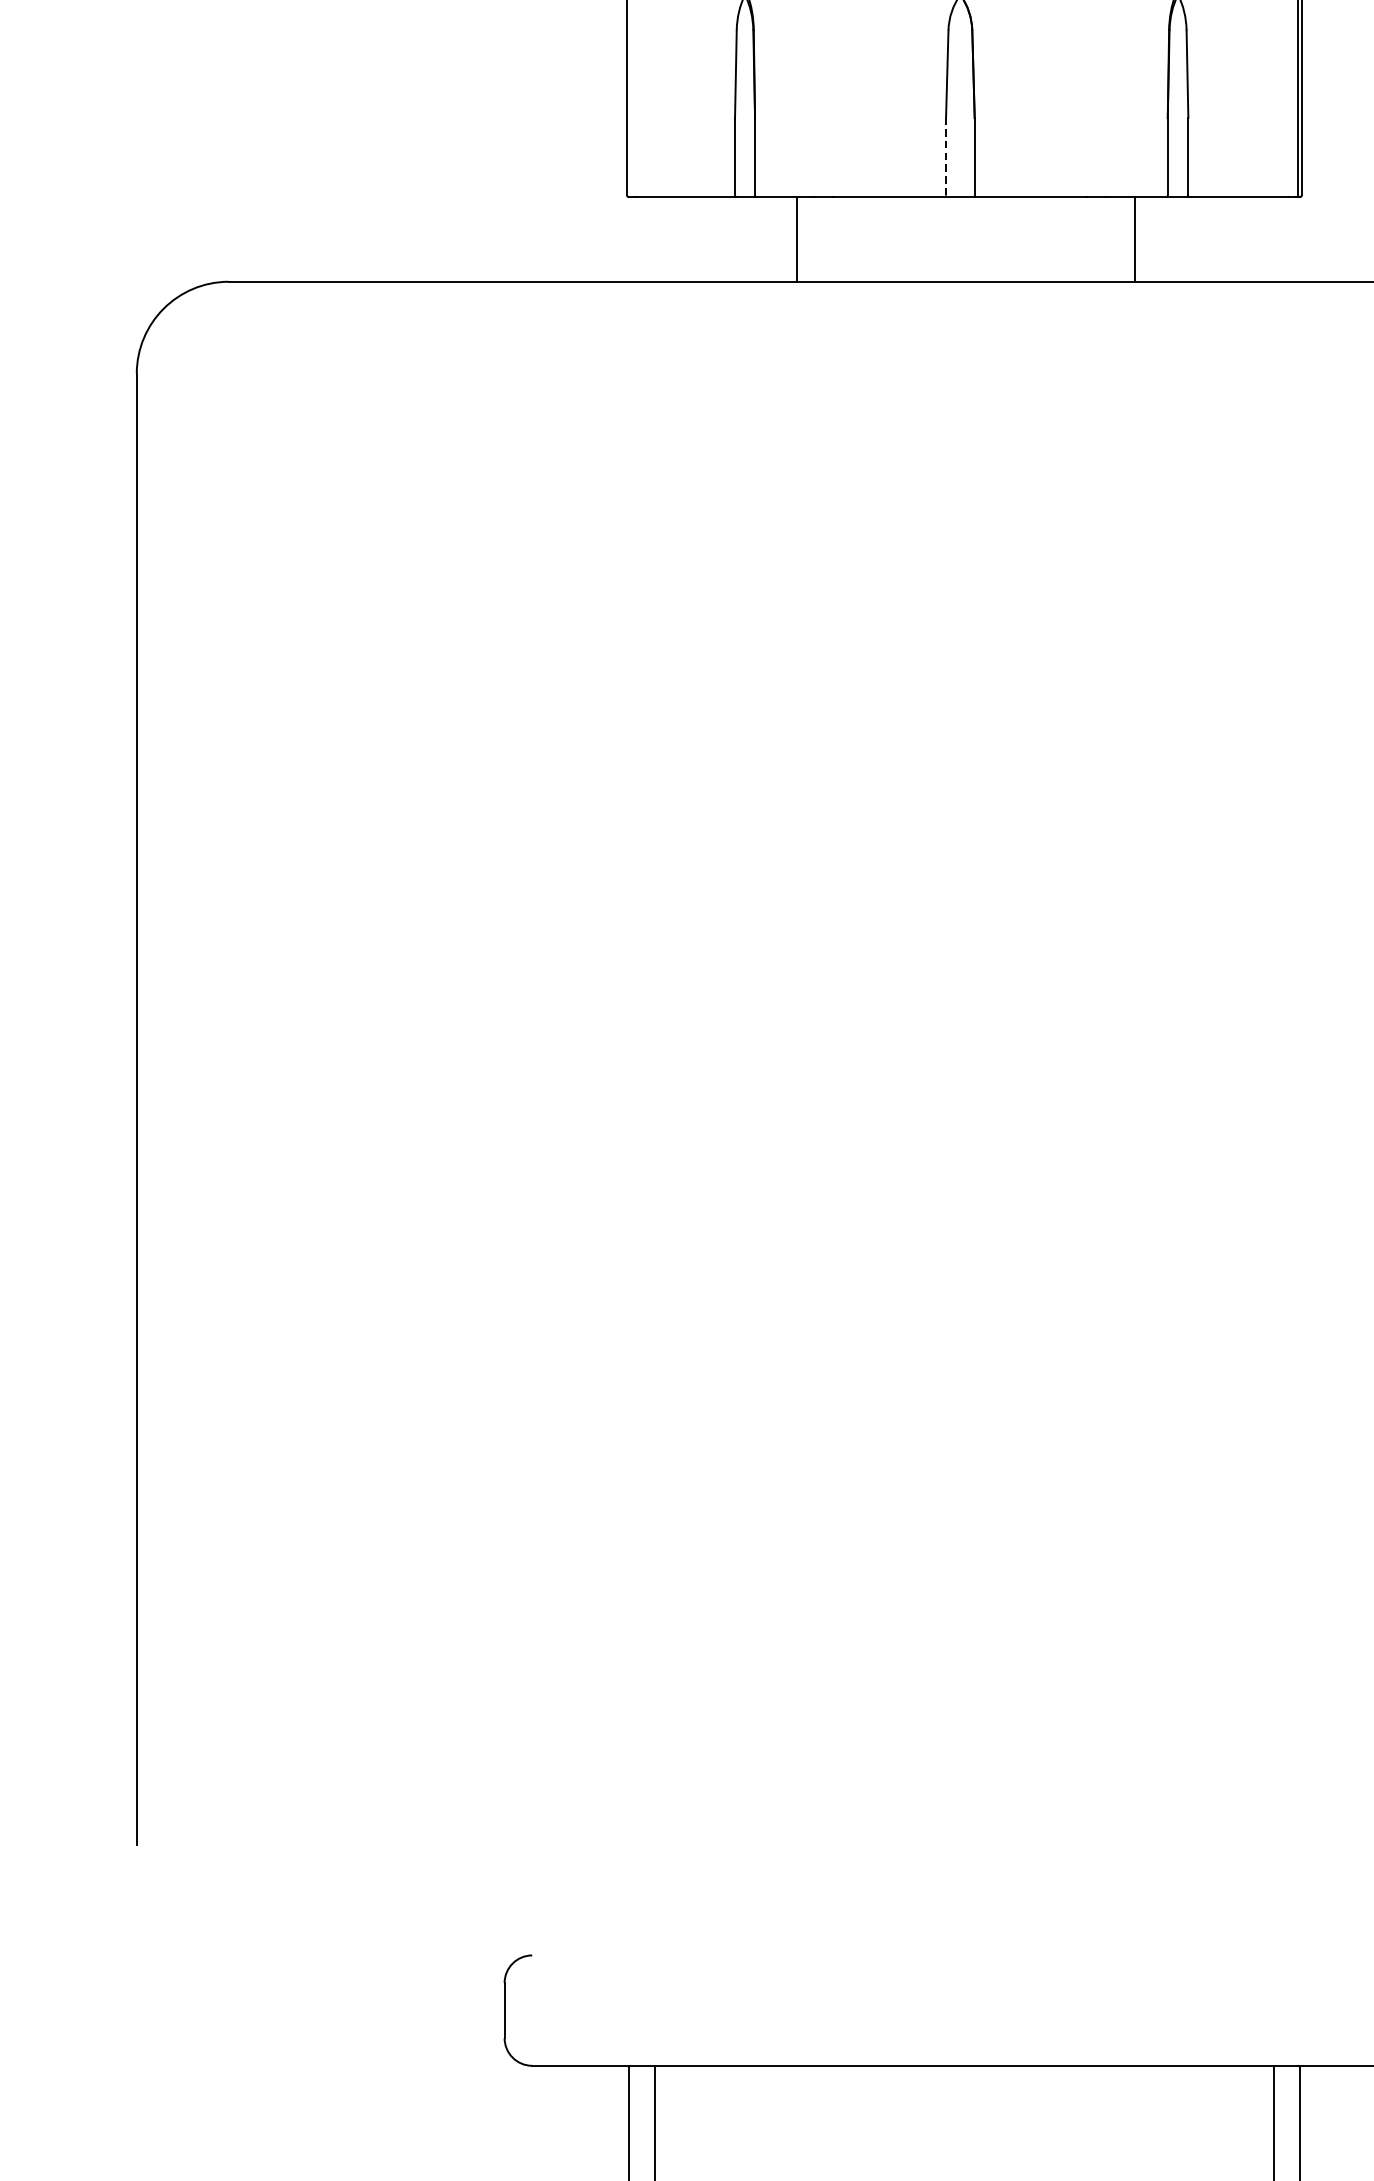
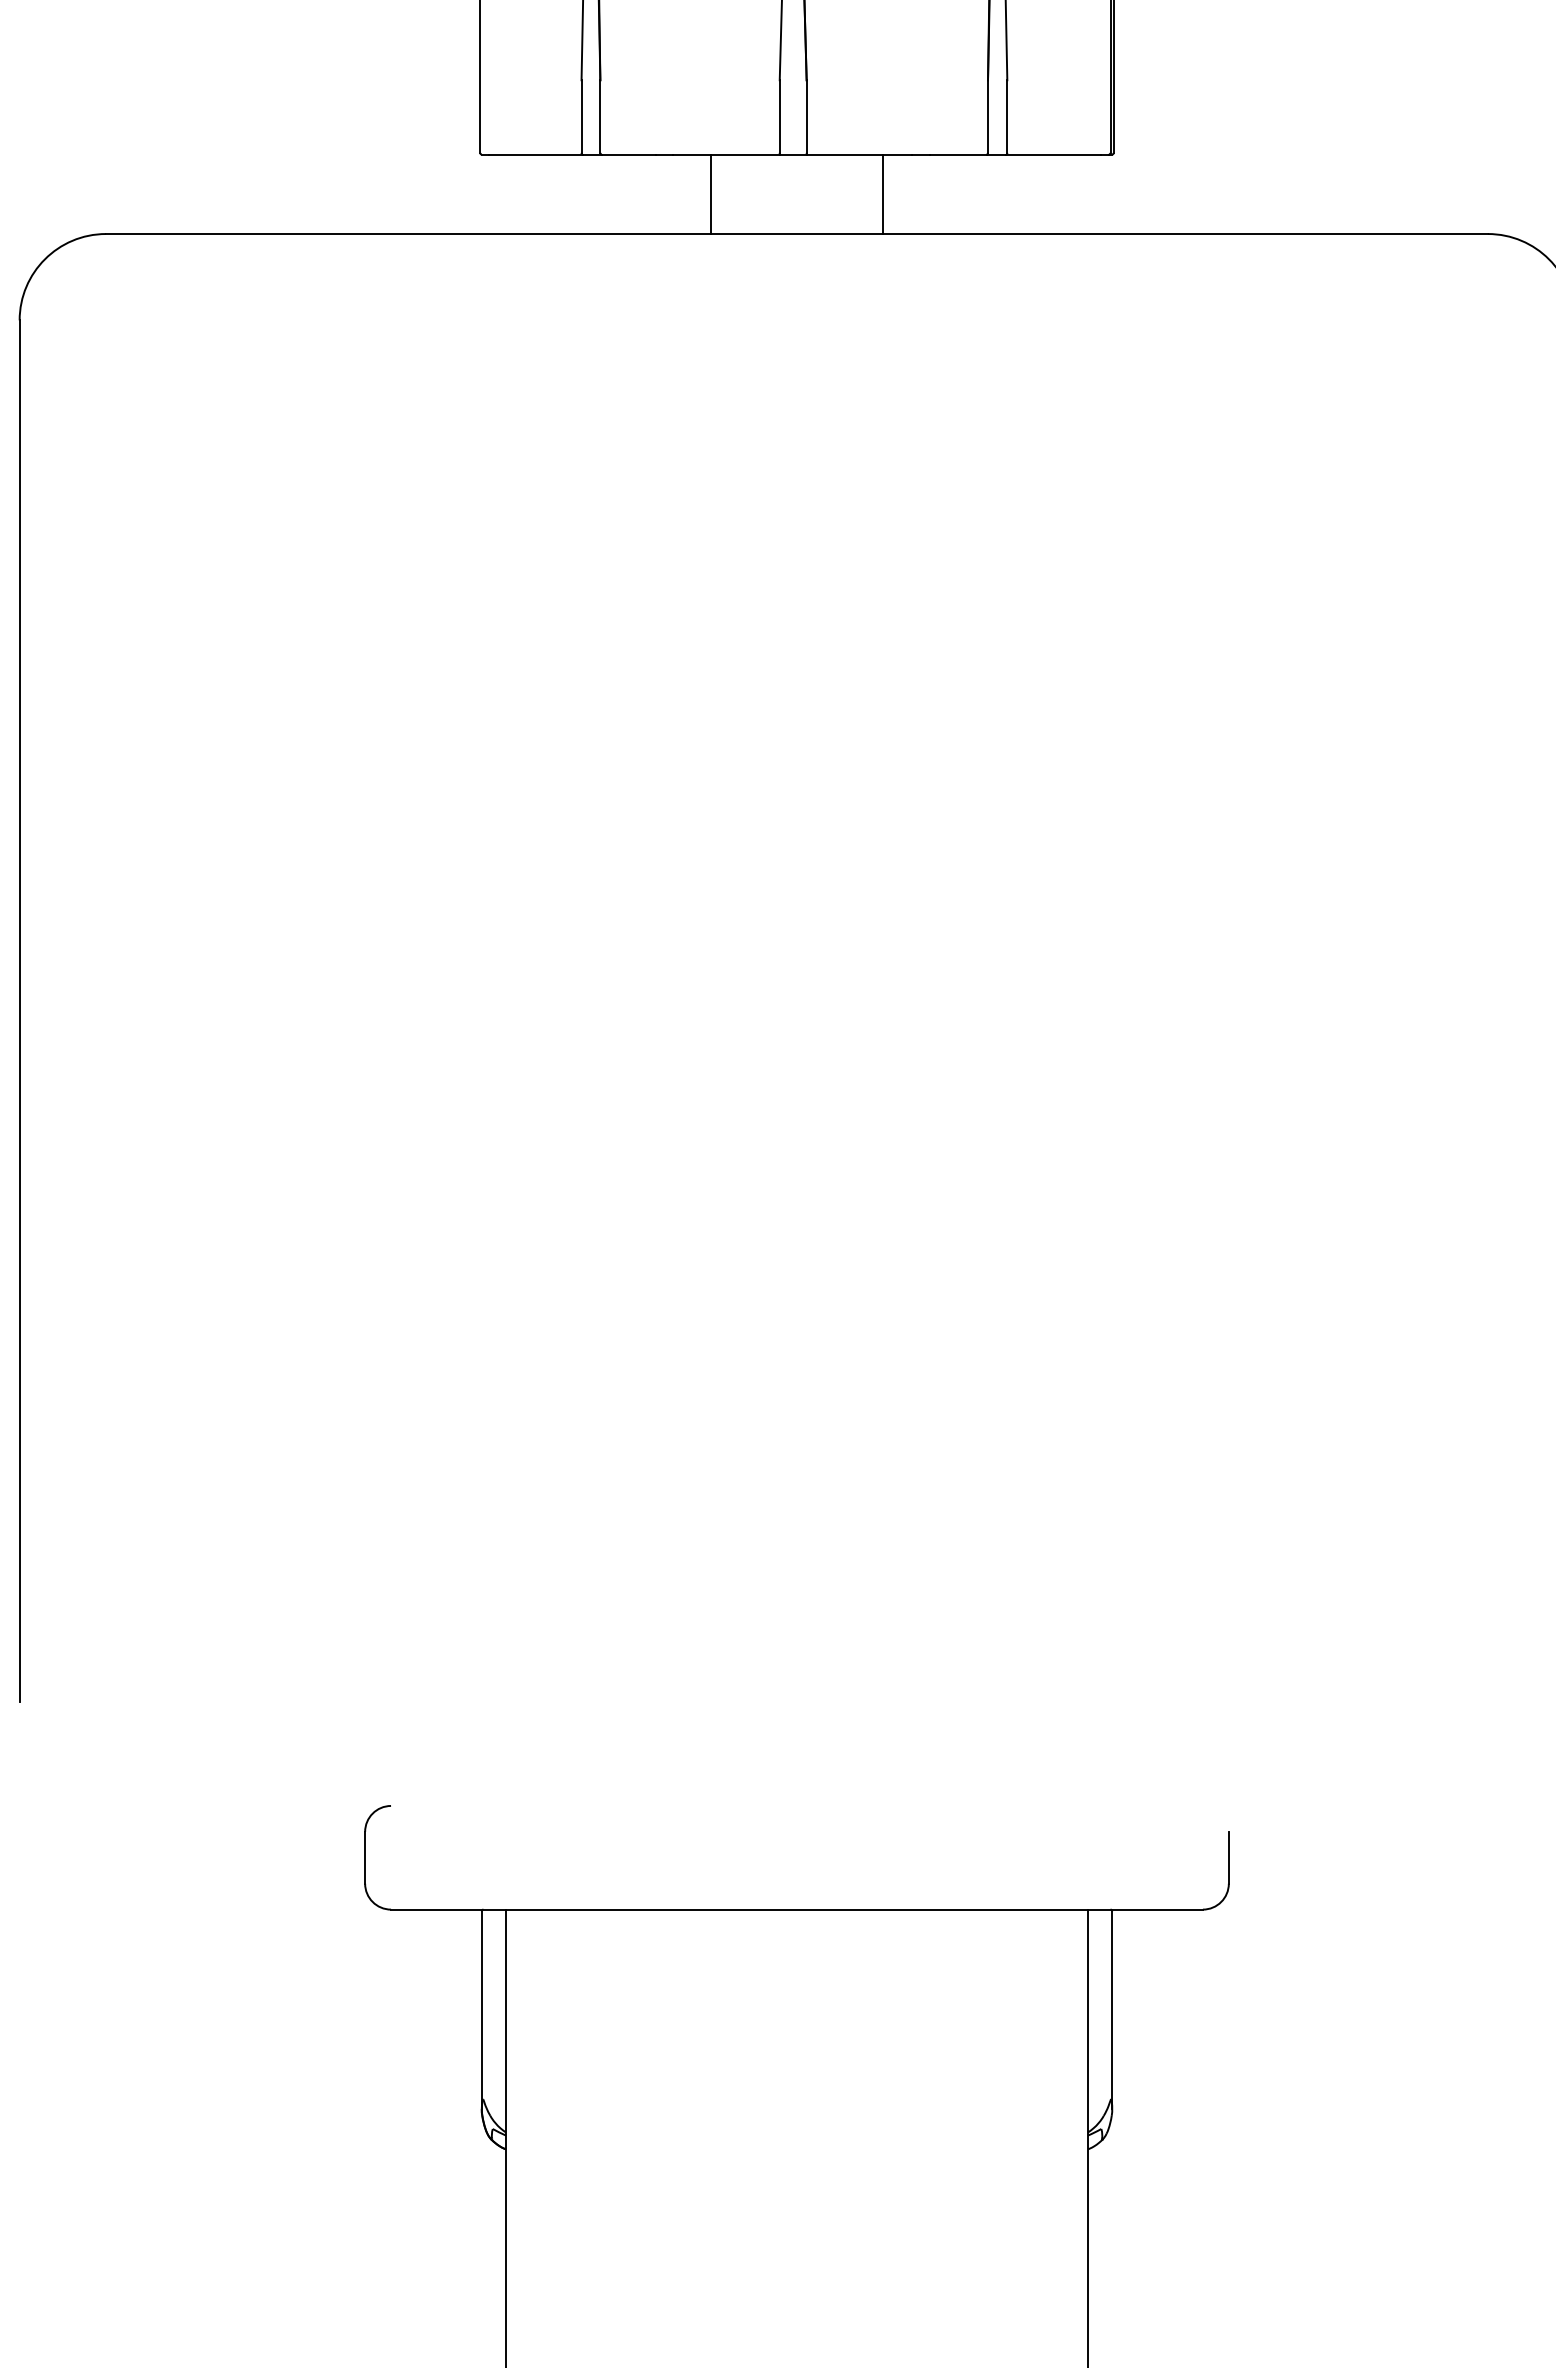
line: (945, 156) -> (779, 116), dashed -> solid
line: (796, 239) -> (710, 194), moved
line: (1135, 239) -> (883, 194), moved

